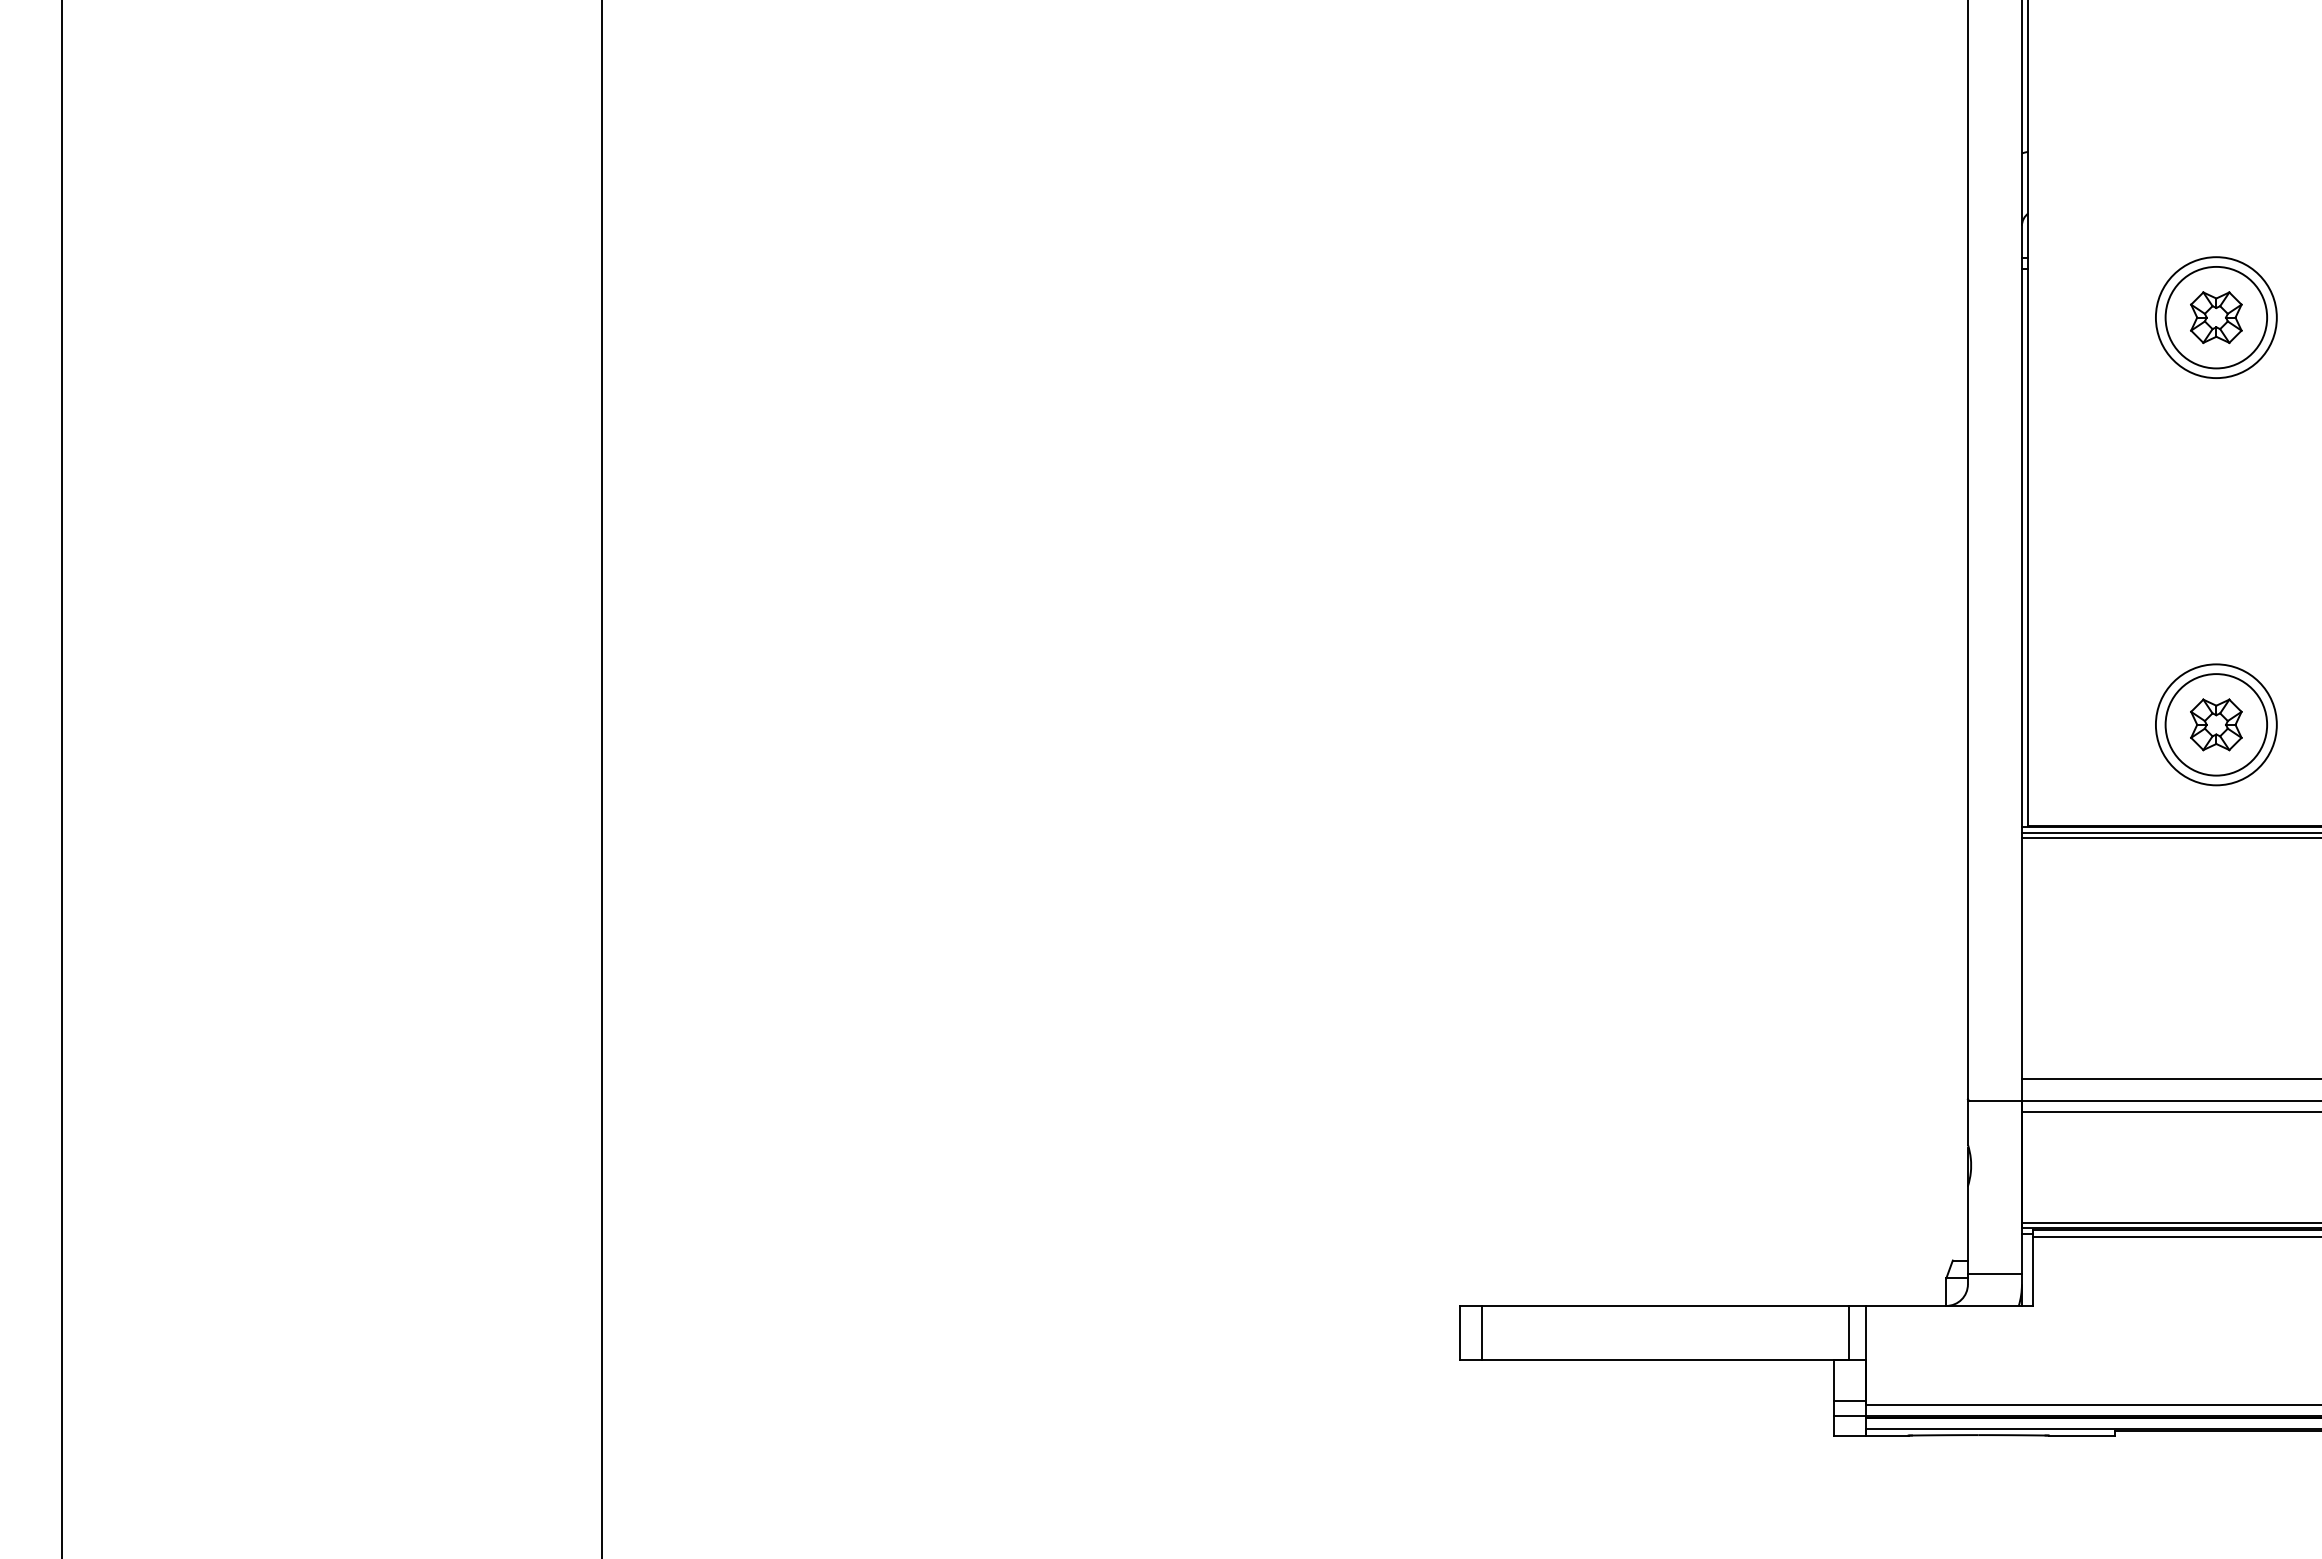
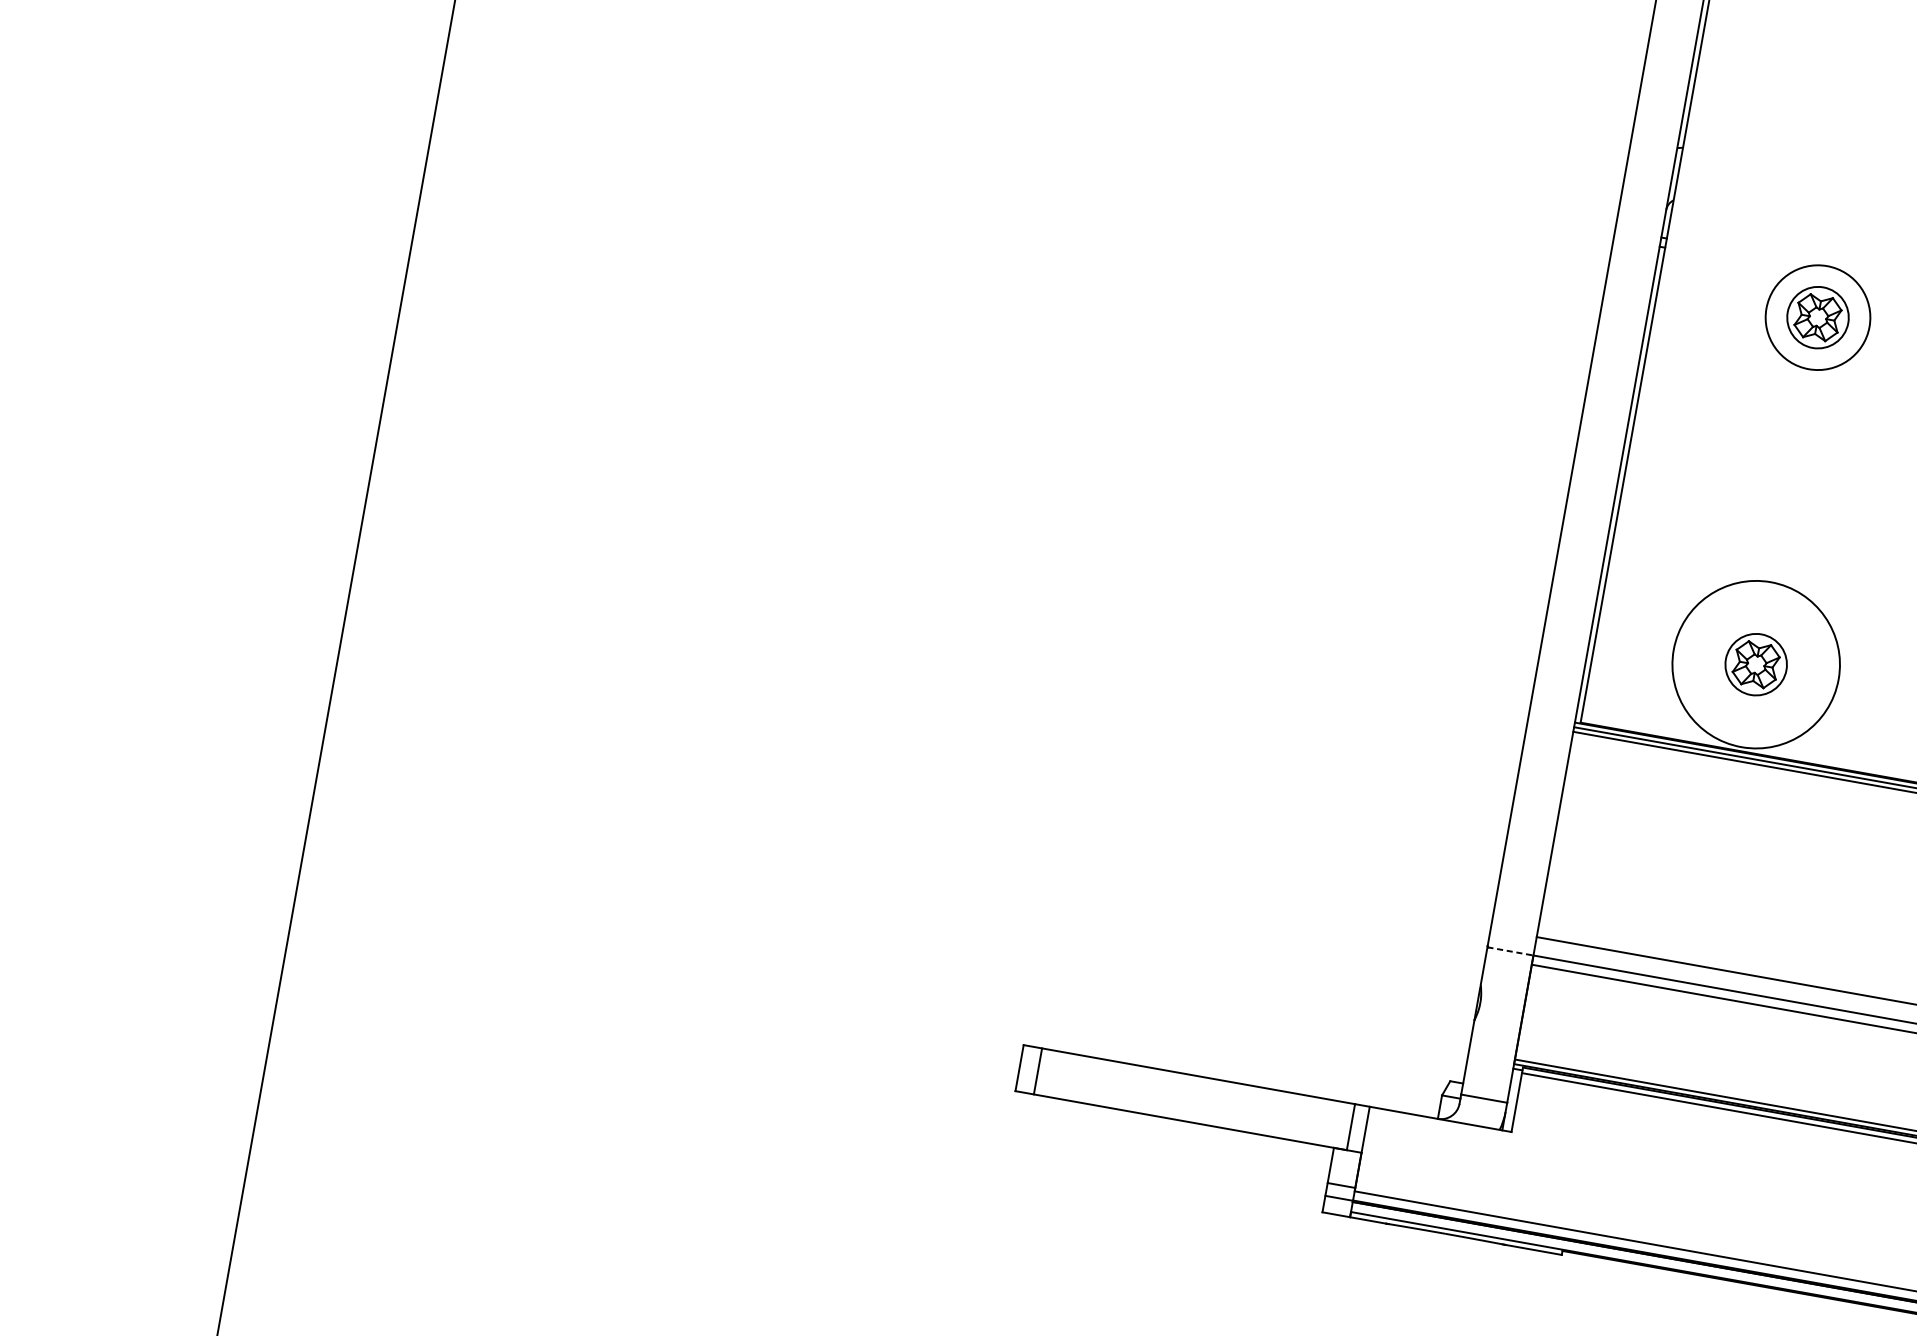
circle: (2216, 317) -> (1818, 317), size x0.7
circle: (2215, 724) -> (1755, 664), size x1.6
circle: (2216, 724) -> (1756, 664), size x0.7
line: (1995, 1100) -> (1510, 951), solid -> dashed

